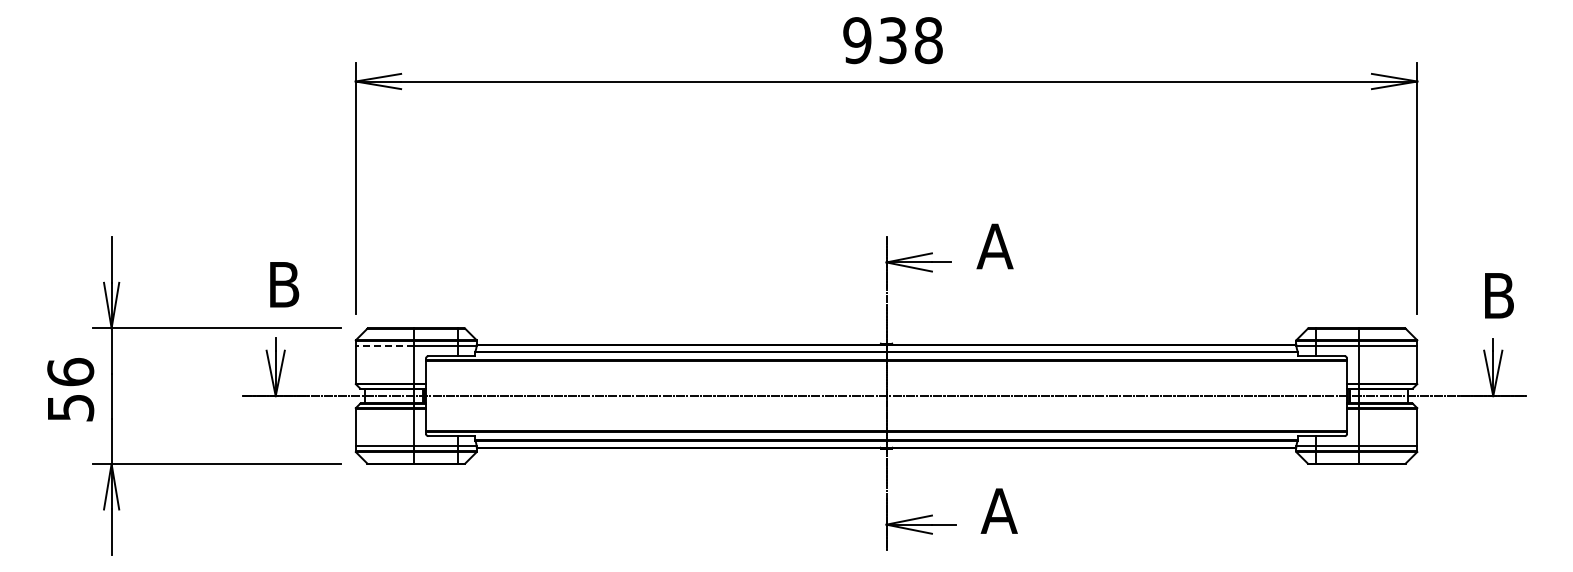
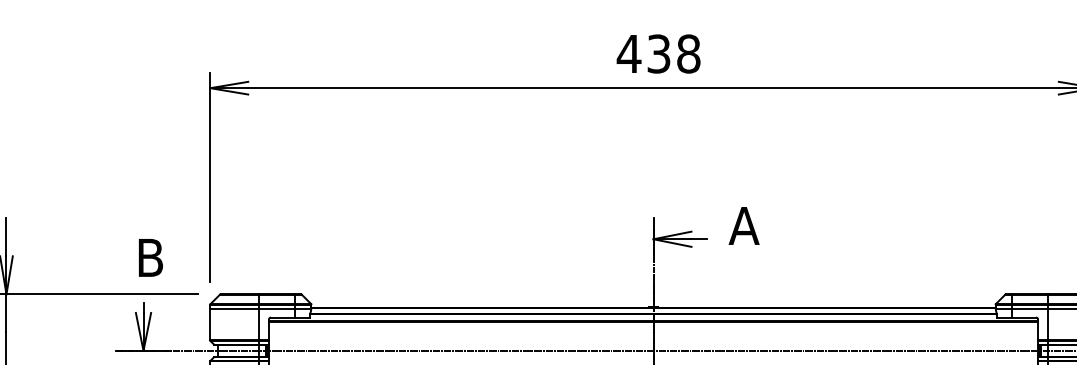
text: (857, 40) -> (629, 53), 938 -> 438
line: (384, 346) -> (234, 309), dashed -> solid

